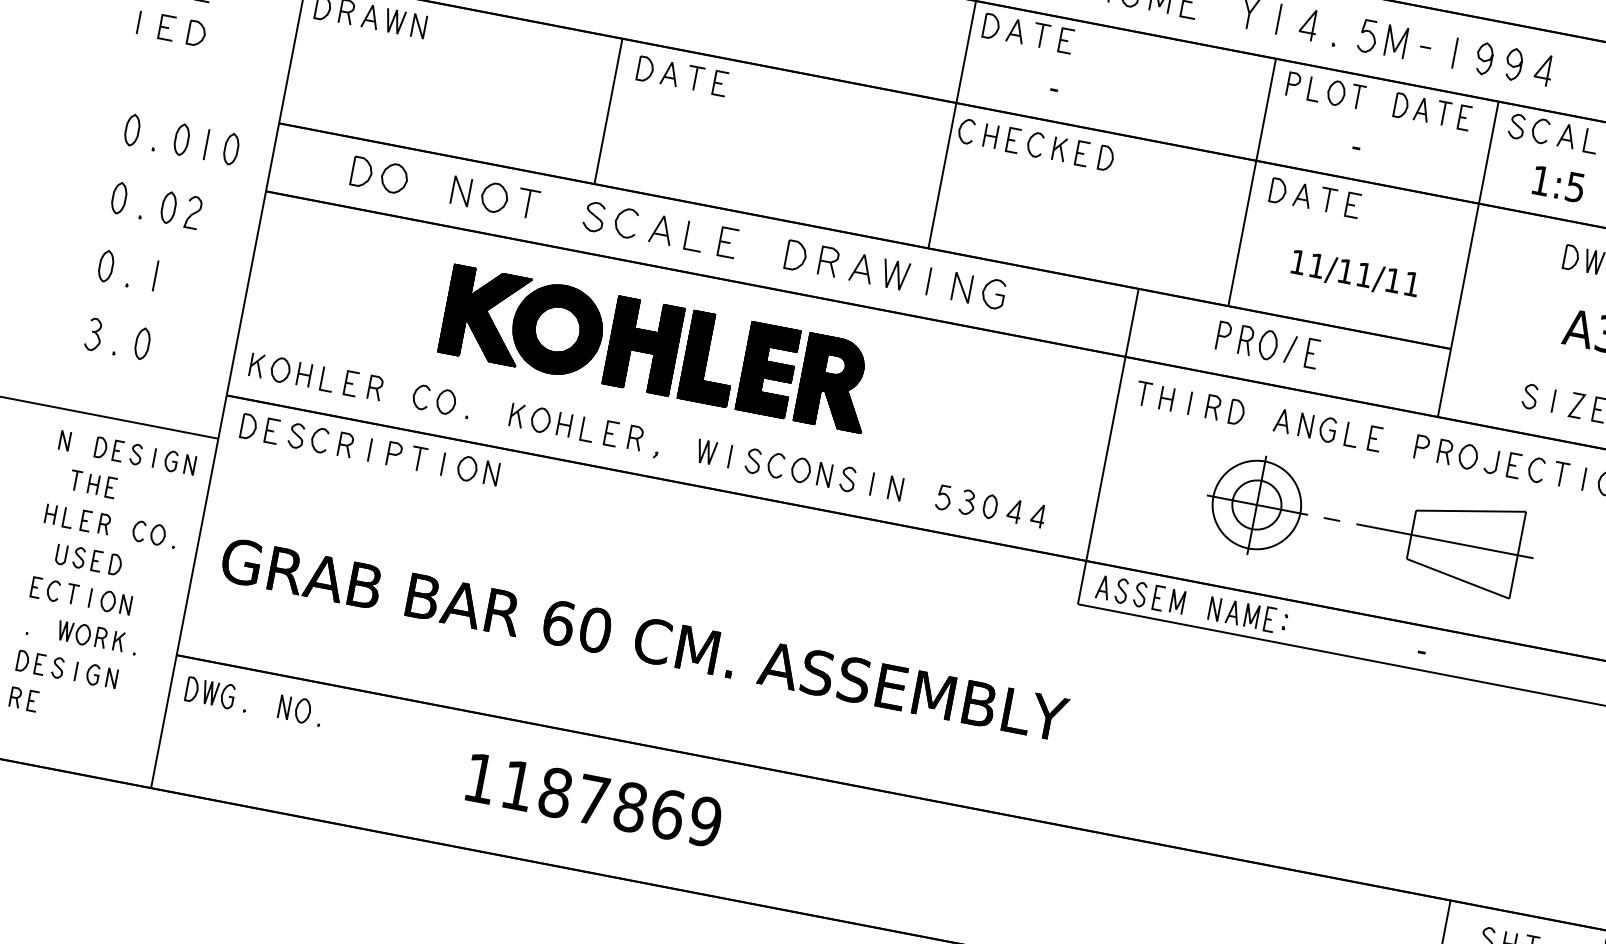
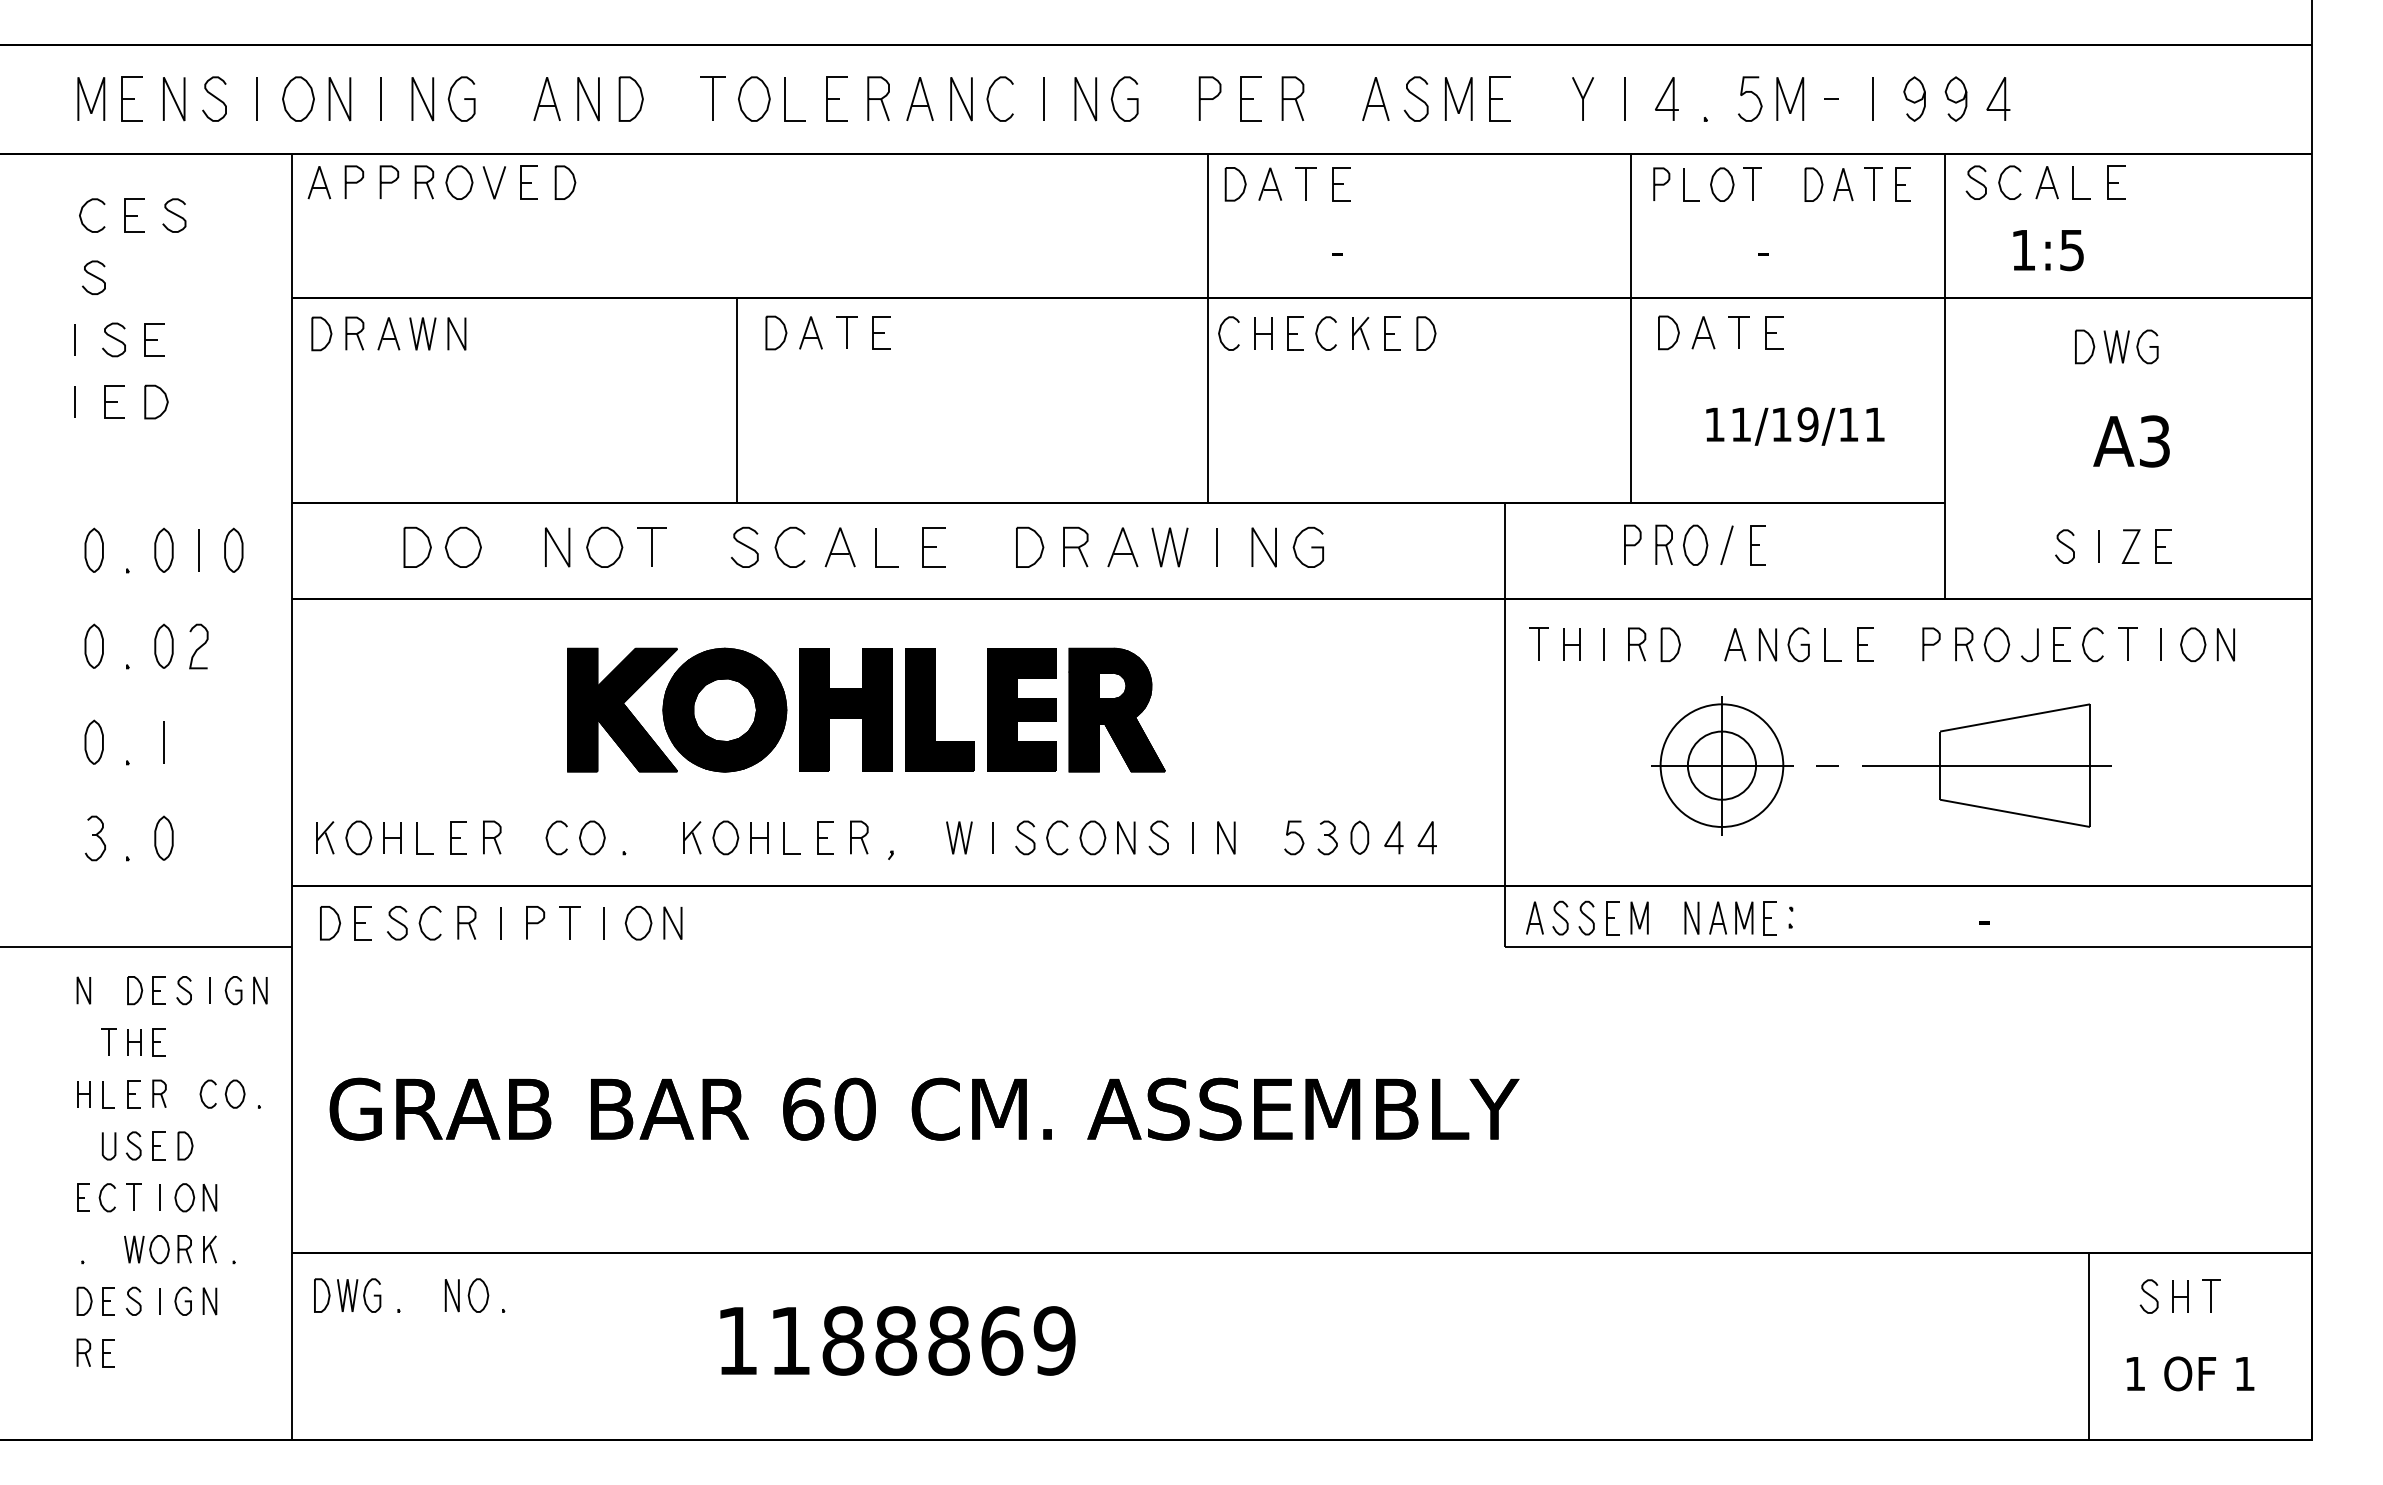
text: (1364, 274) -> (1807, 424), 11/11/11 -> 11/19/11
text: (593, 799) -> (896, 1340), 1187869 -> 1188869

